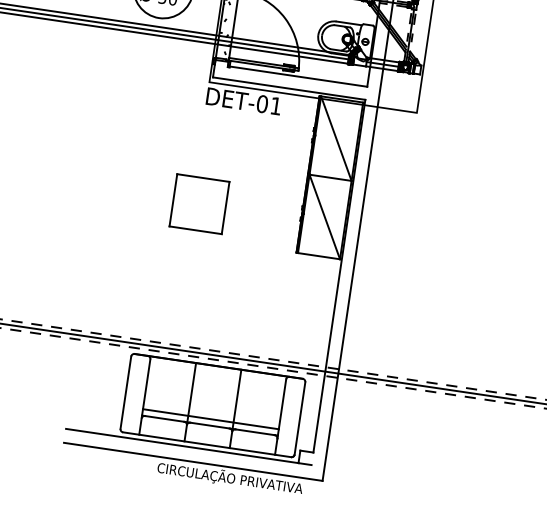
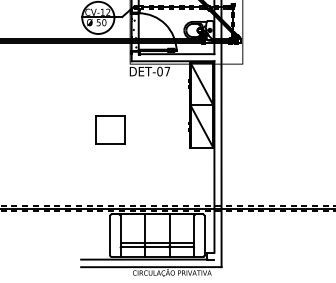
text: (276, 105) -> (167, 71), DET-01 -> DET-07
part: (199, 203) -> (110, 129), moved

